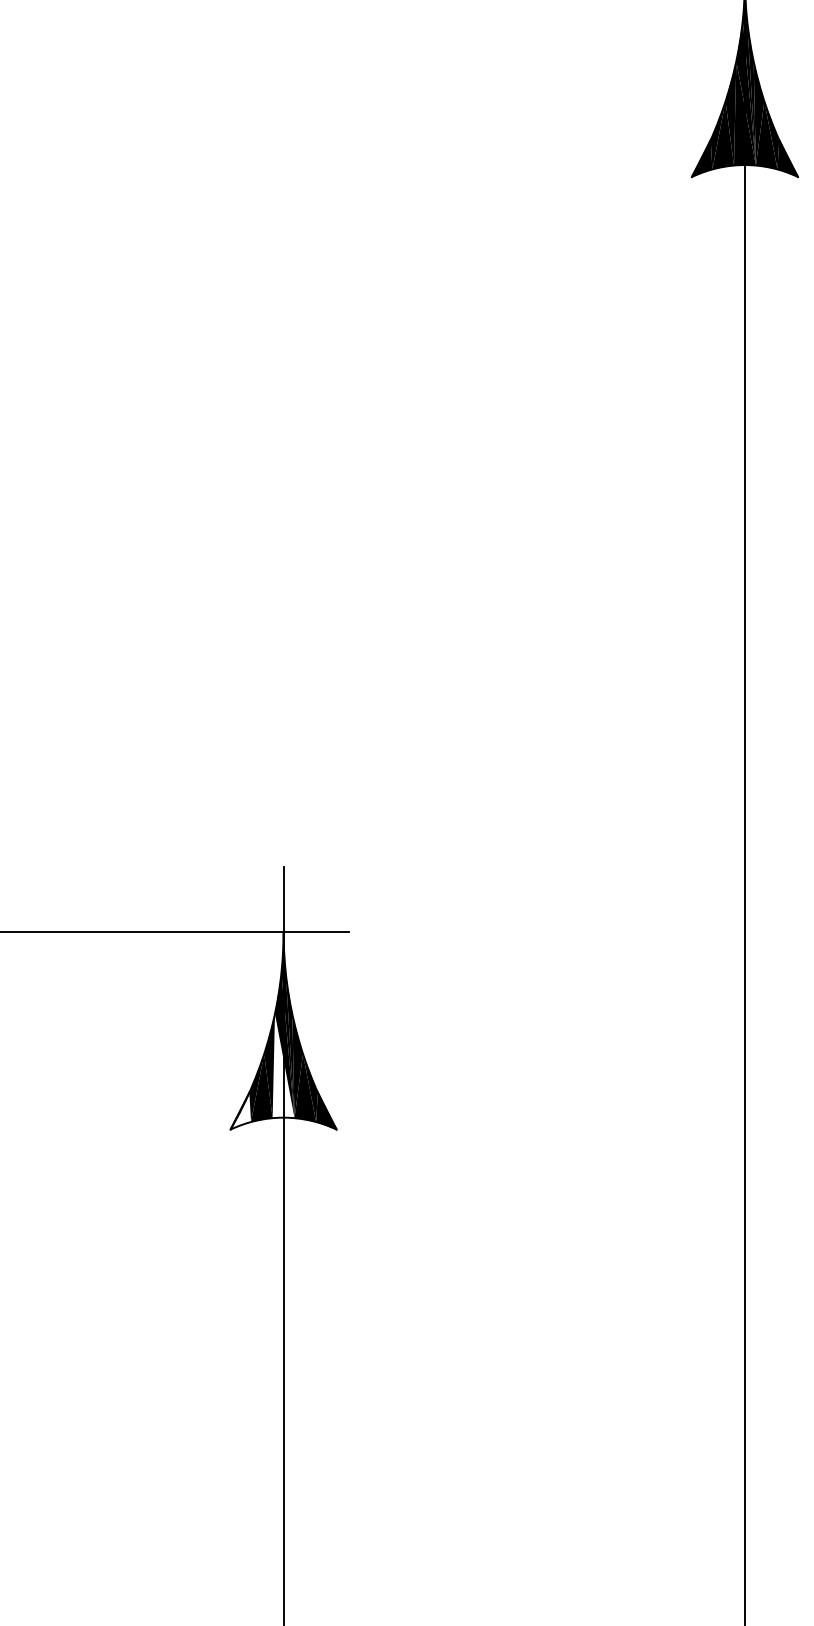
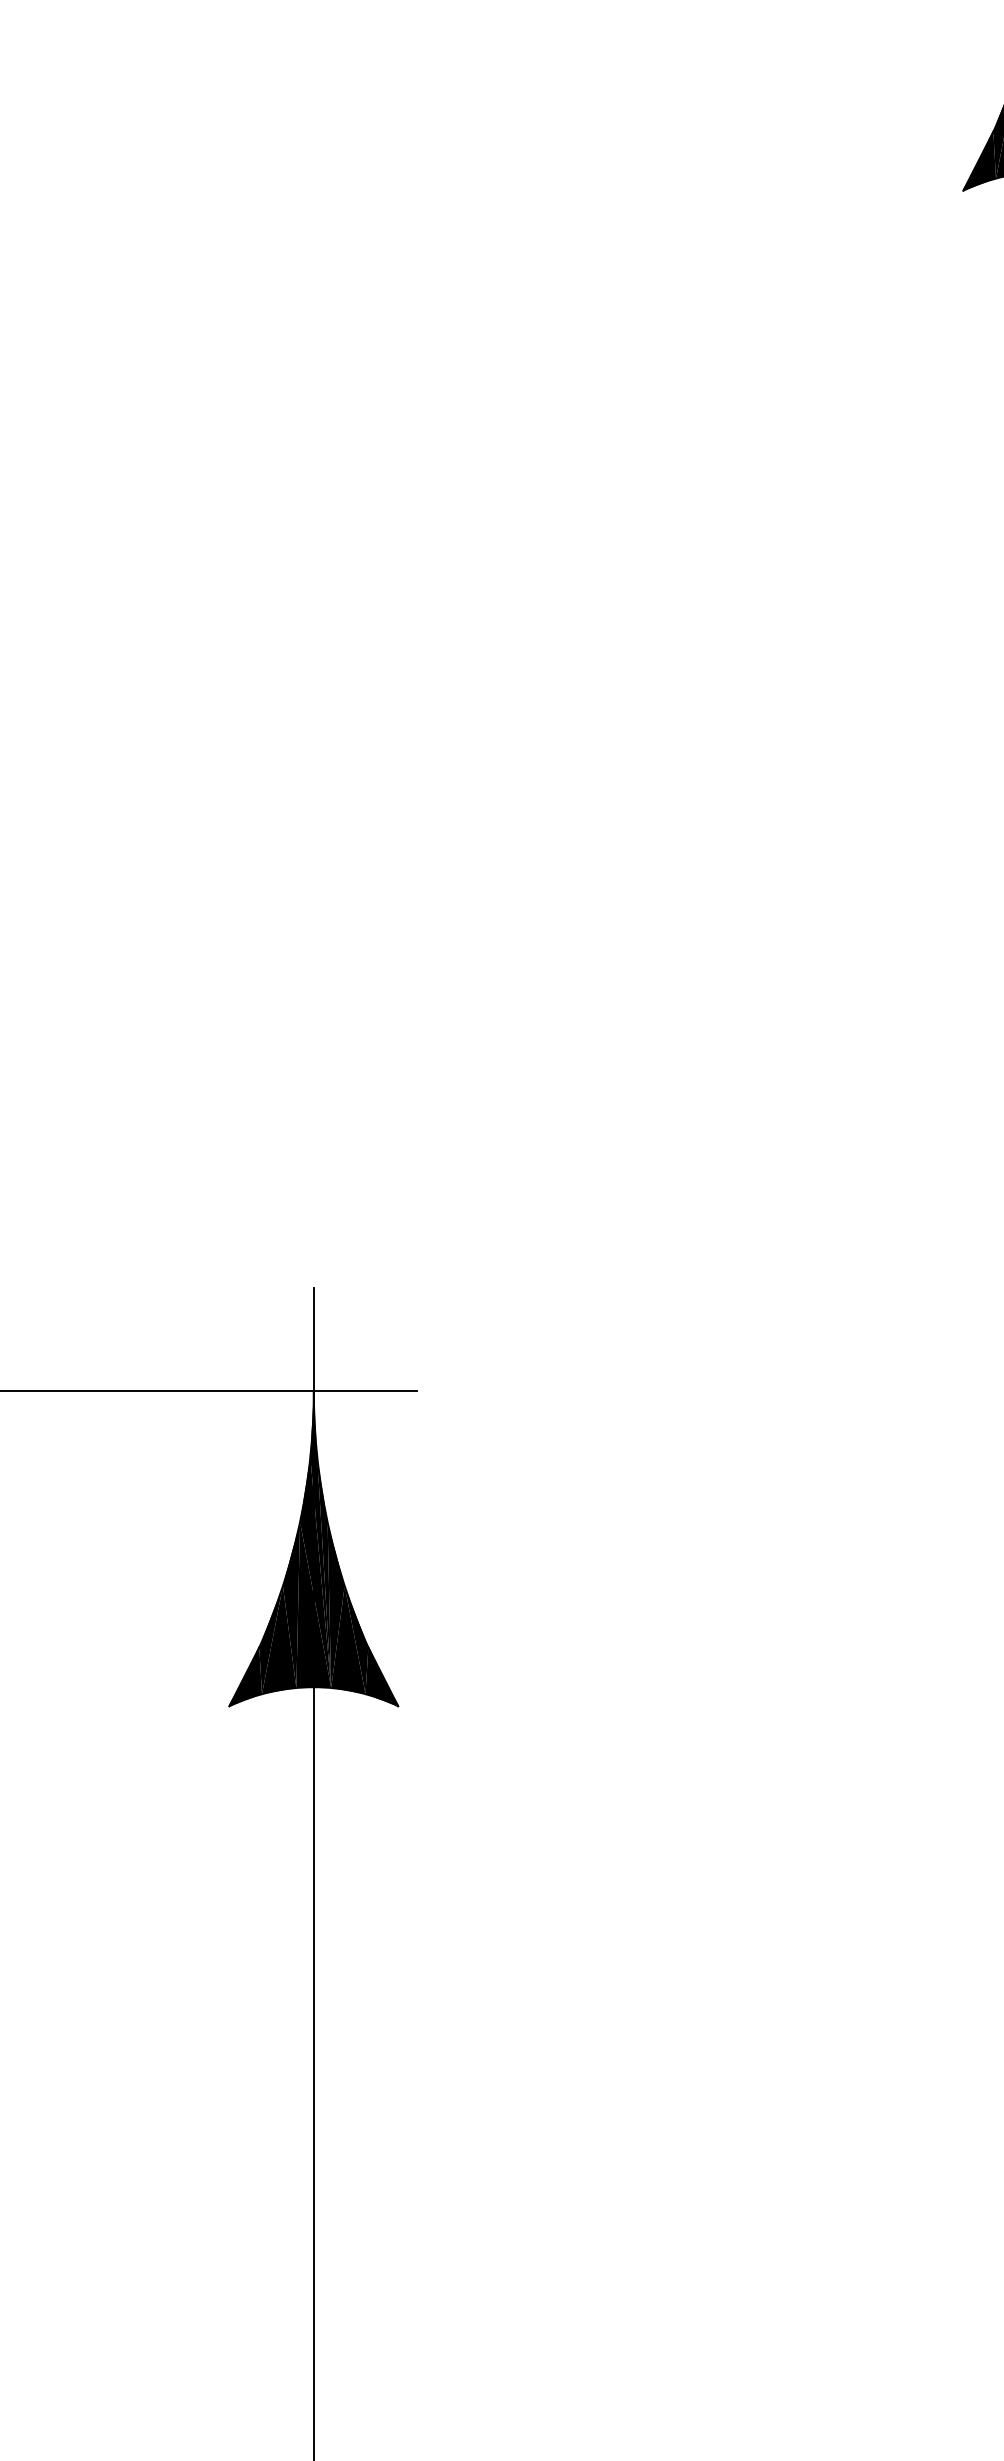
fill: (283, 1065) -> (313, 1604), added
fill: (240, 1110) -> (245, 1675), added

